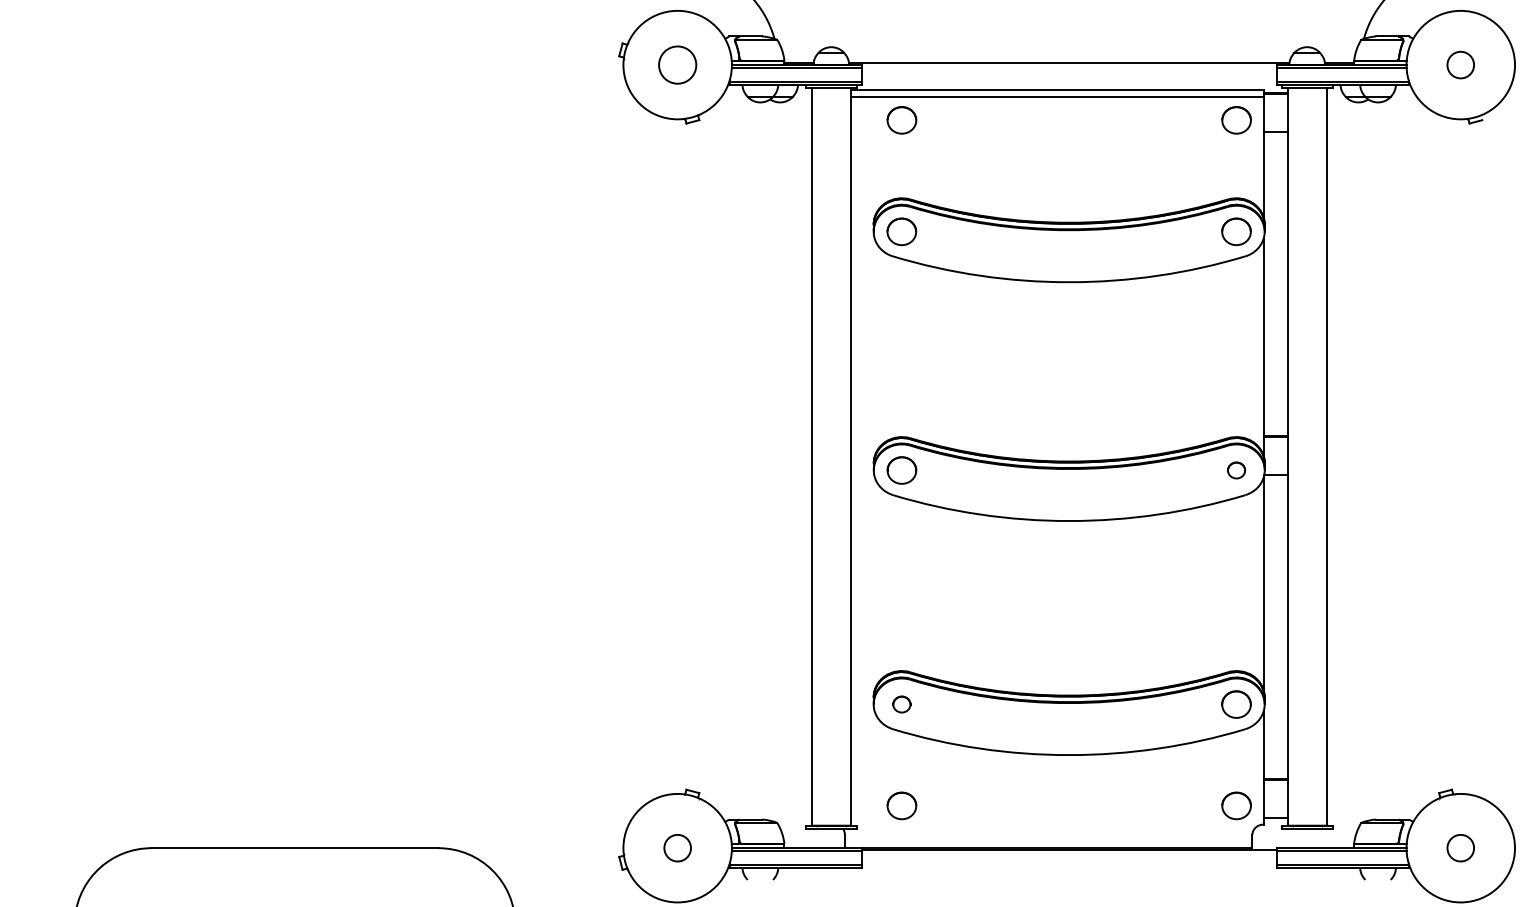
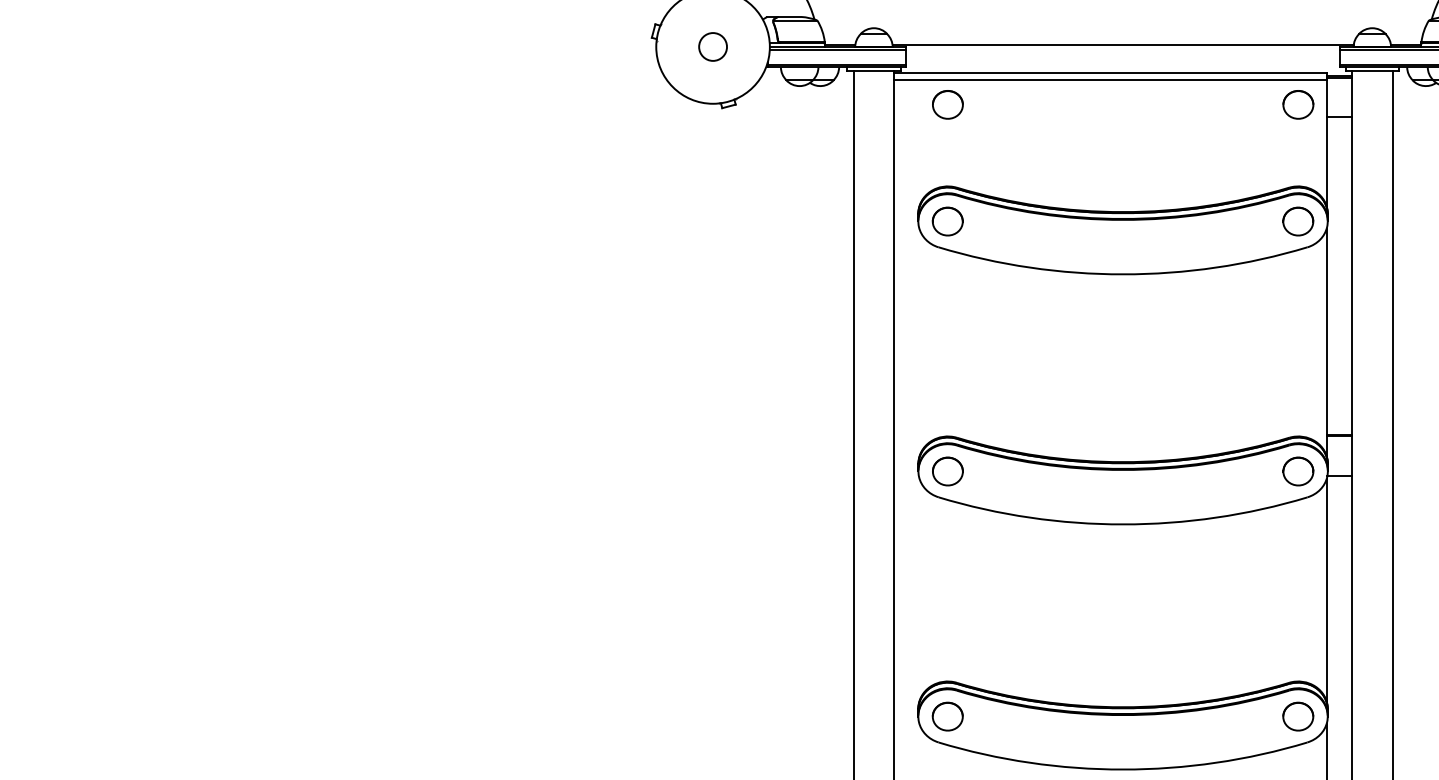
circle: (677, 64) -> (712, 46), size x0.71
part: (1236, 470) -> (1298, 471), size x1.67
part: (901, 704) -> (947, 716), size x1.67

